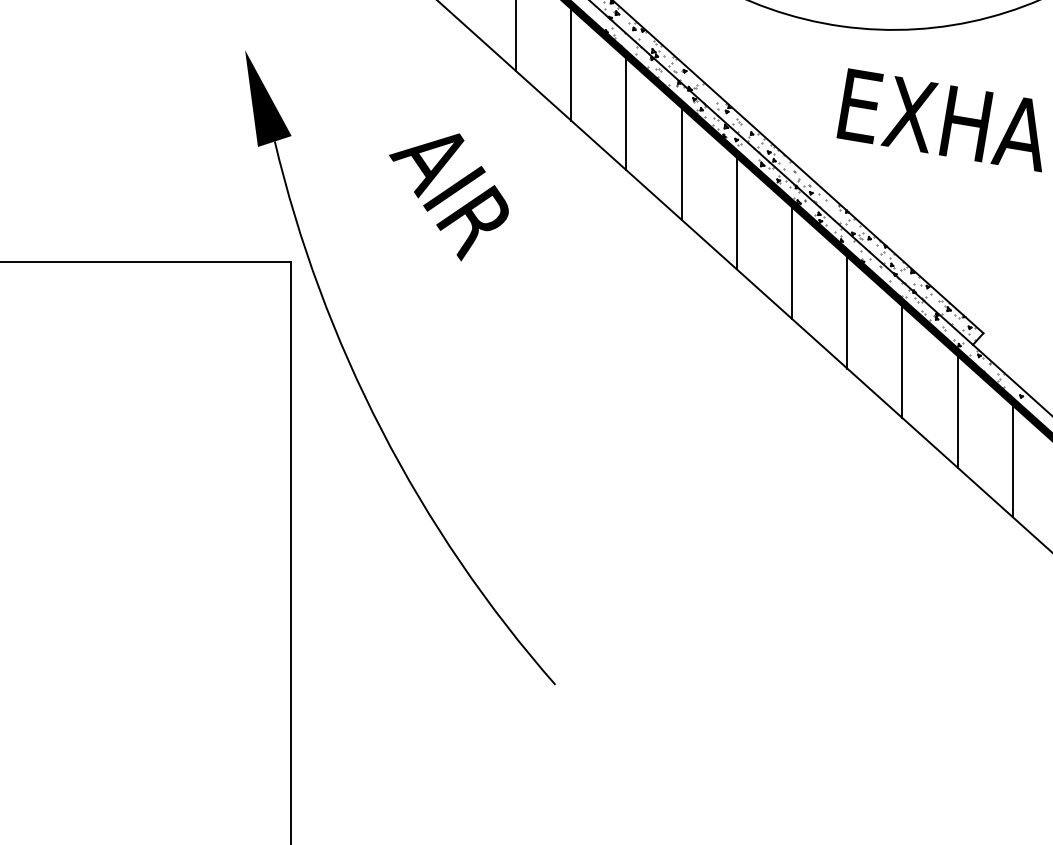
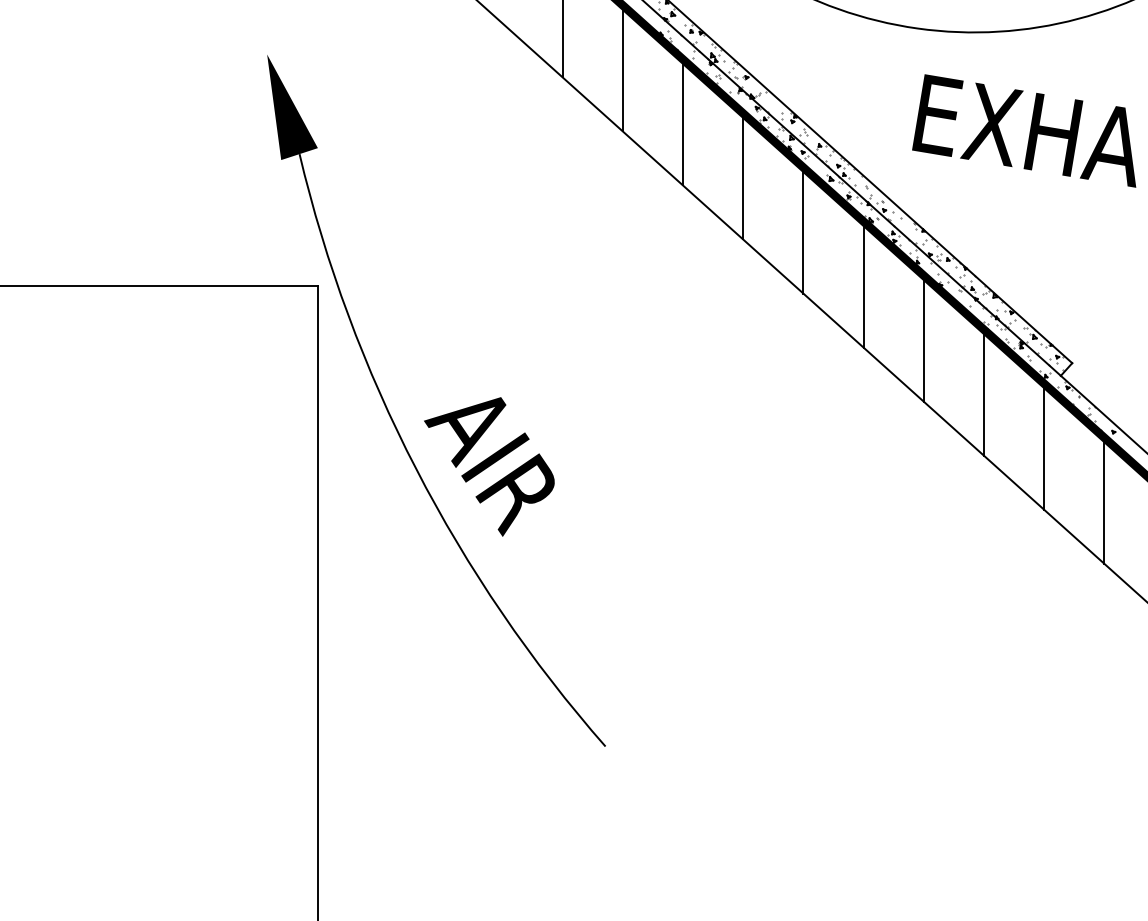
text: (448, 197) -> (488, 467), moved

